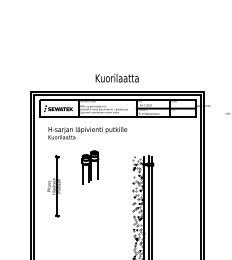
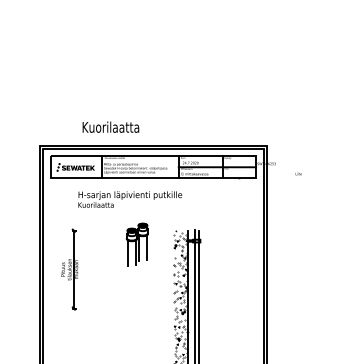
text: (116, 77) -> (110, 126), moved
text: (88, 133) -> (130, 199), moved
part: (89, 167) -> (136, 244), moved

